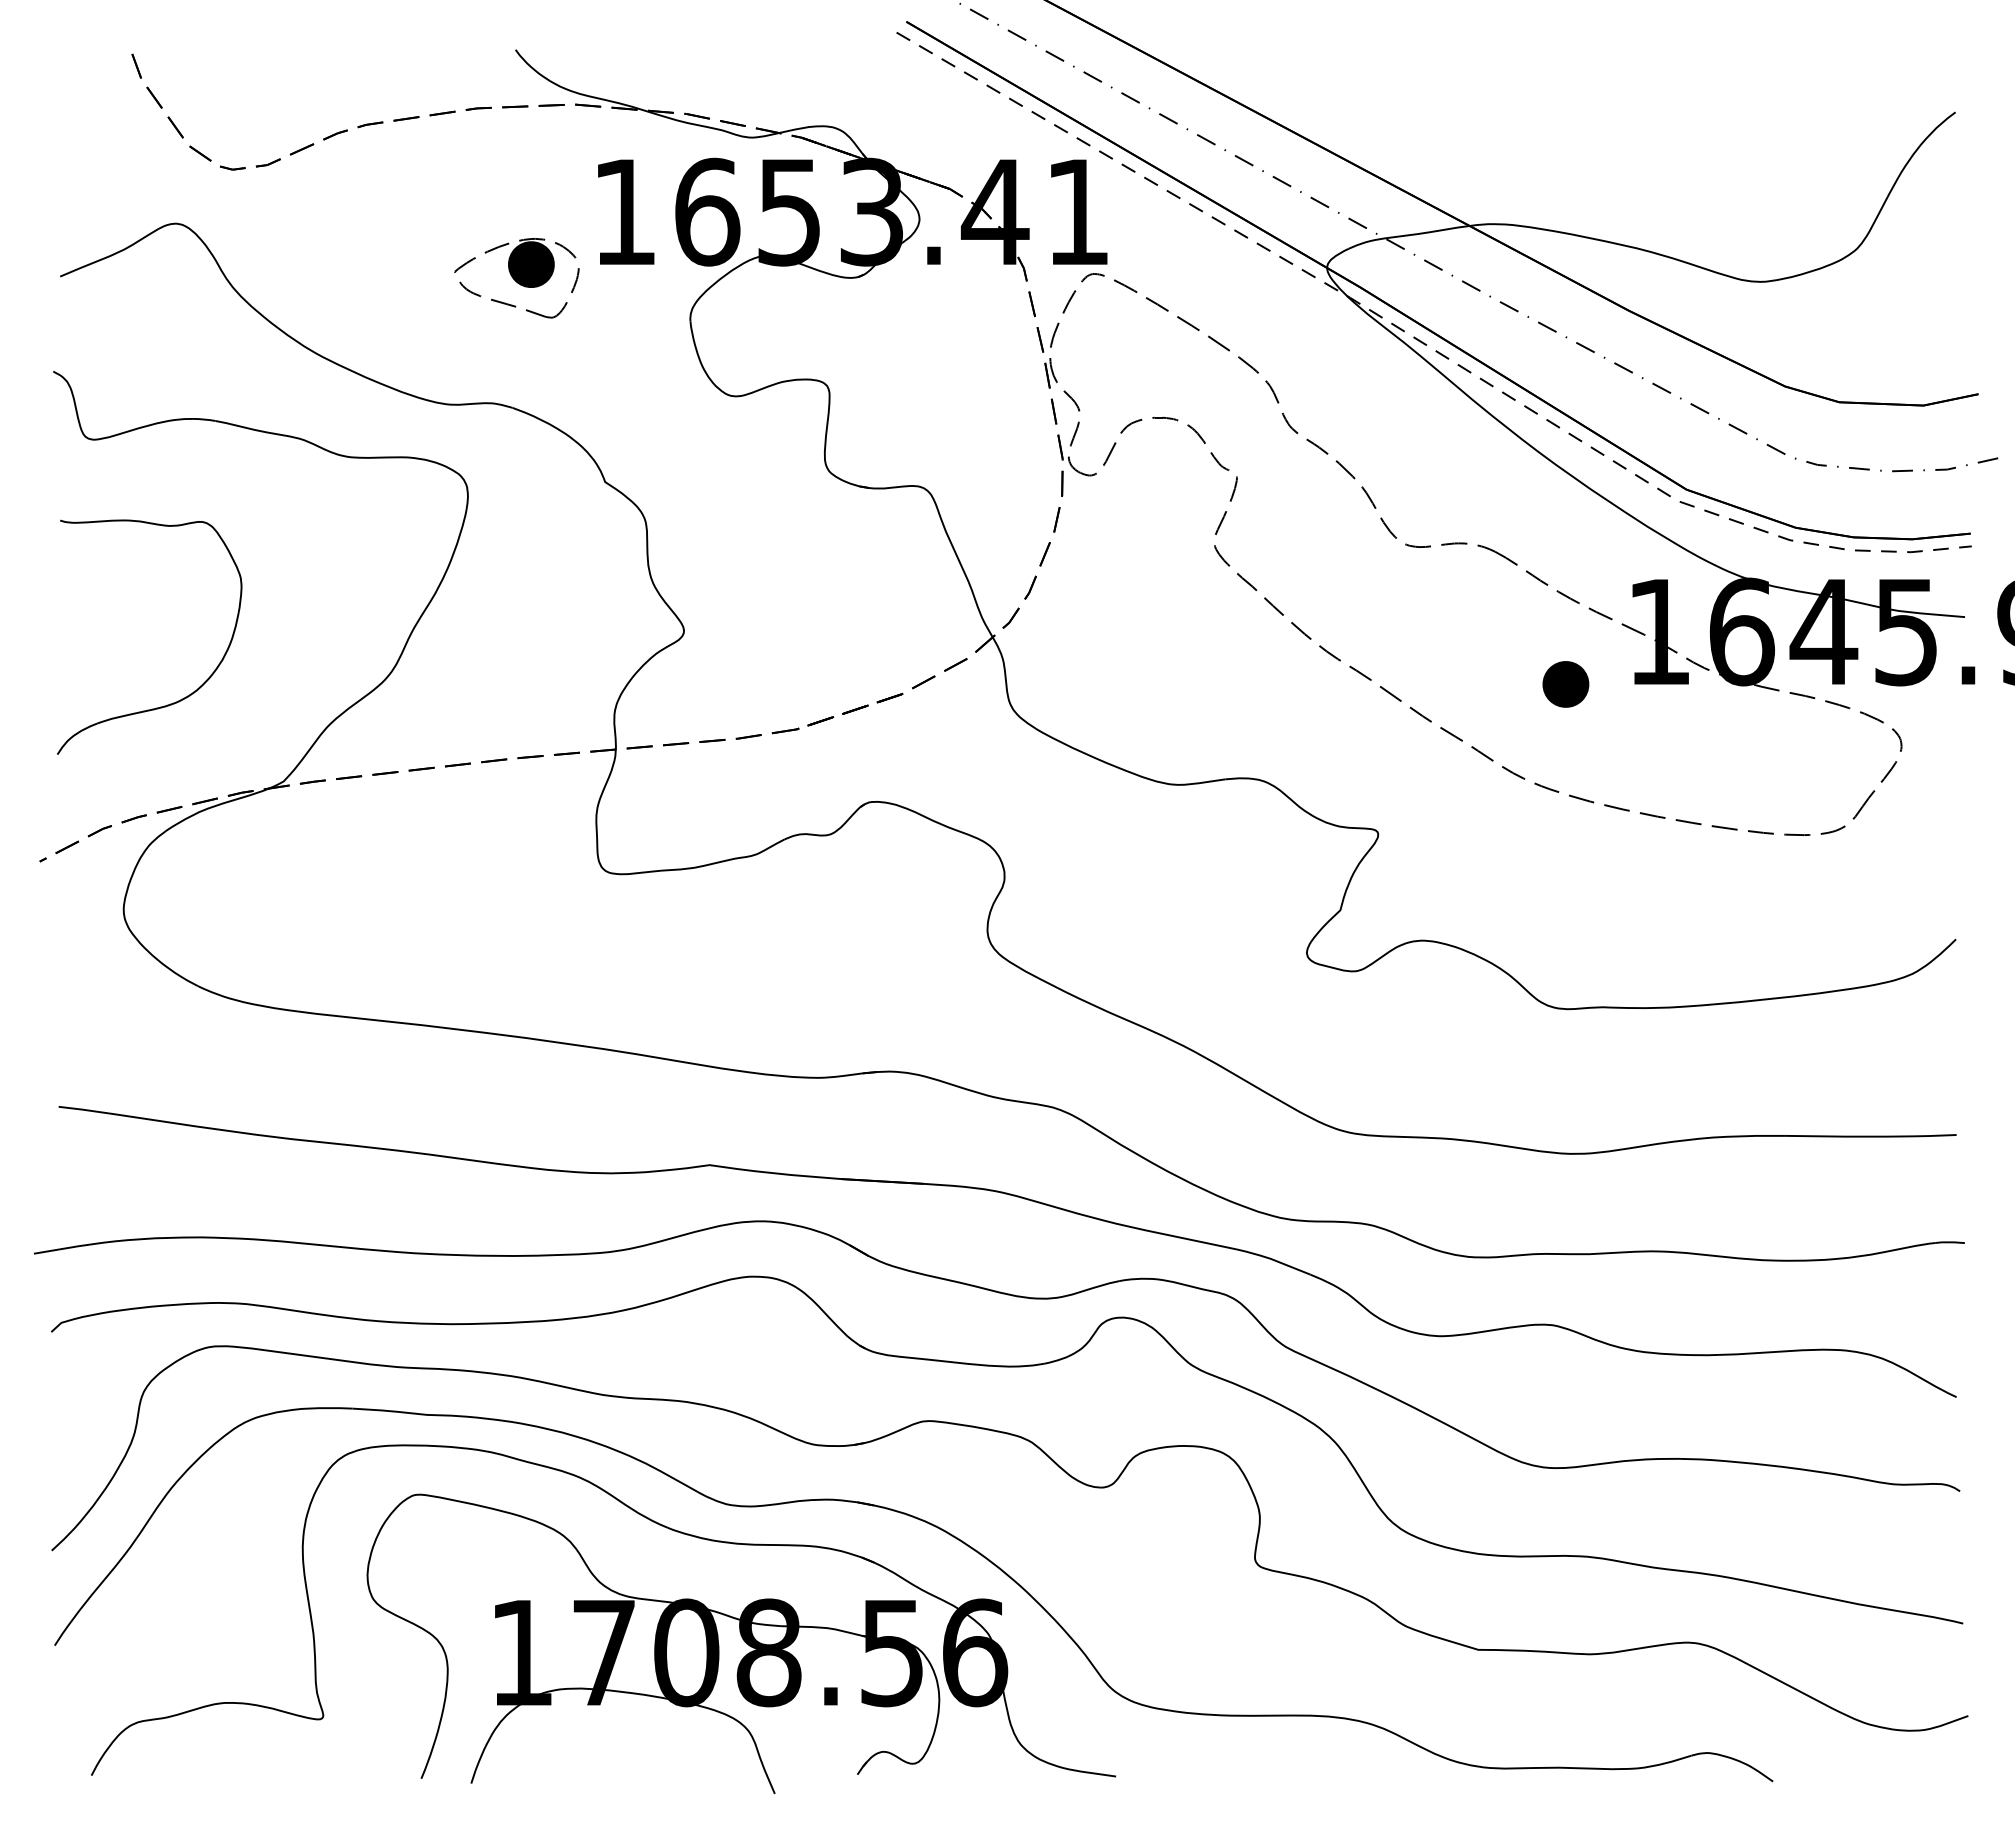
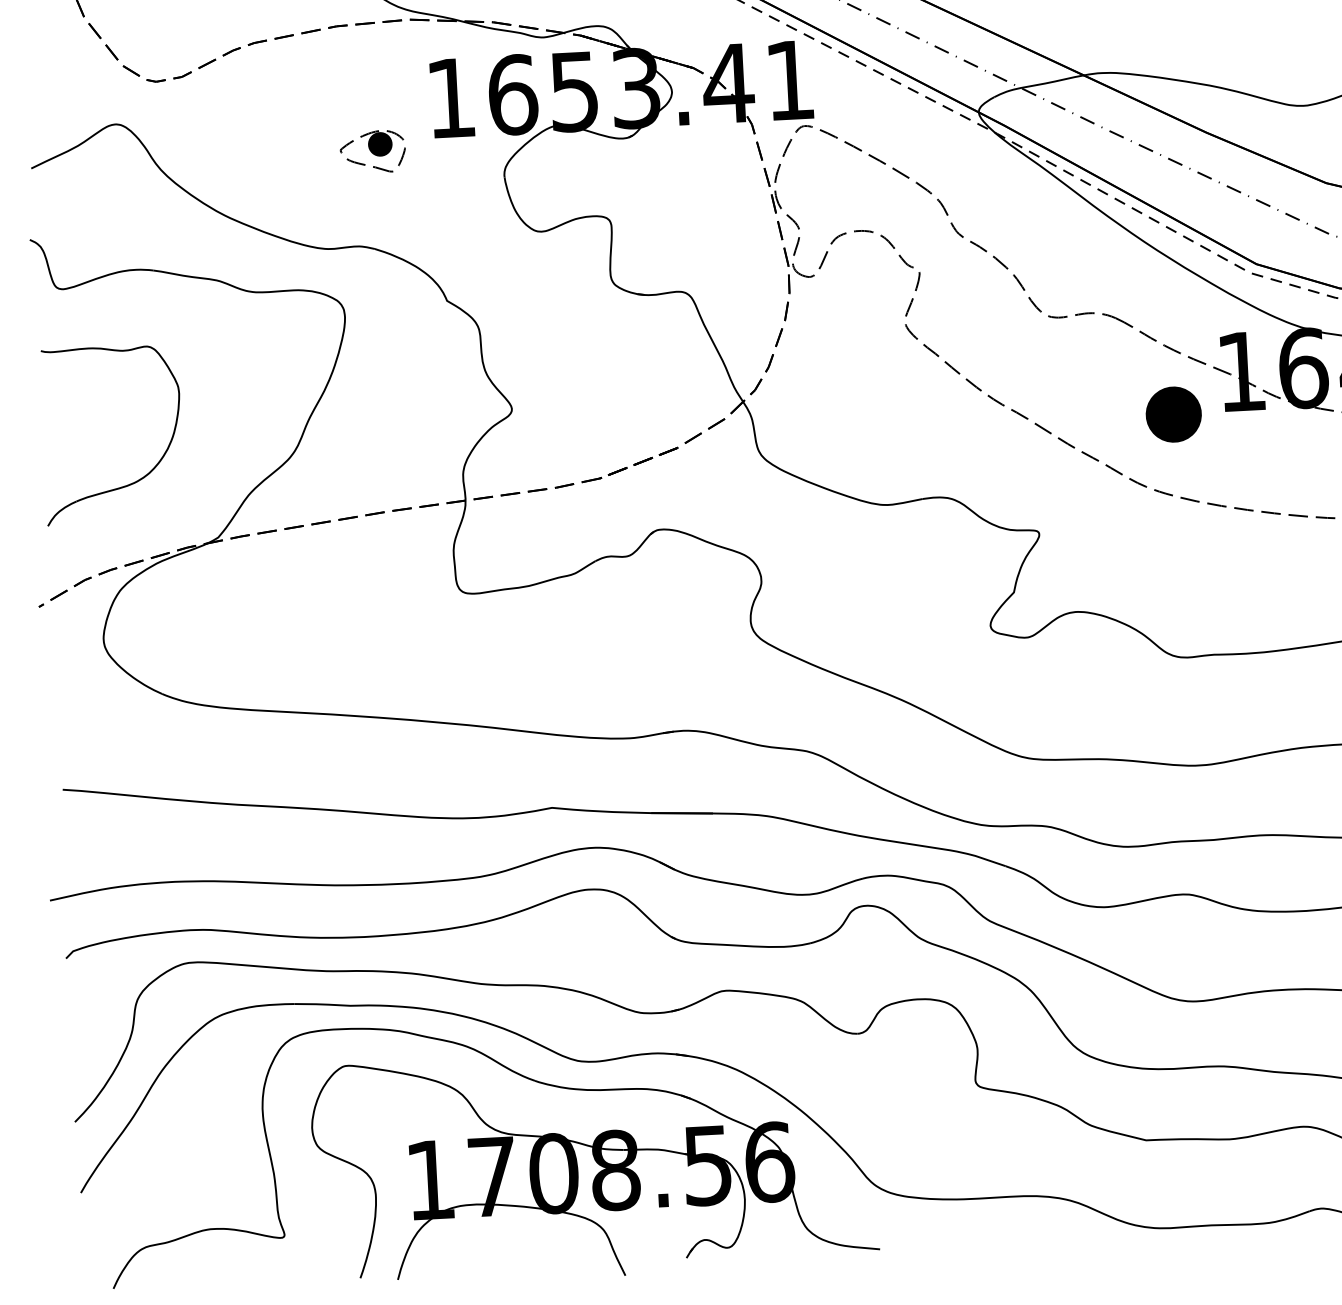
part: (516, 278) -> (372, 152), size x0.7
part: (1565, 684) -> (1173, 414), size x1.6

